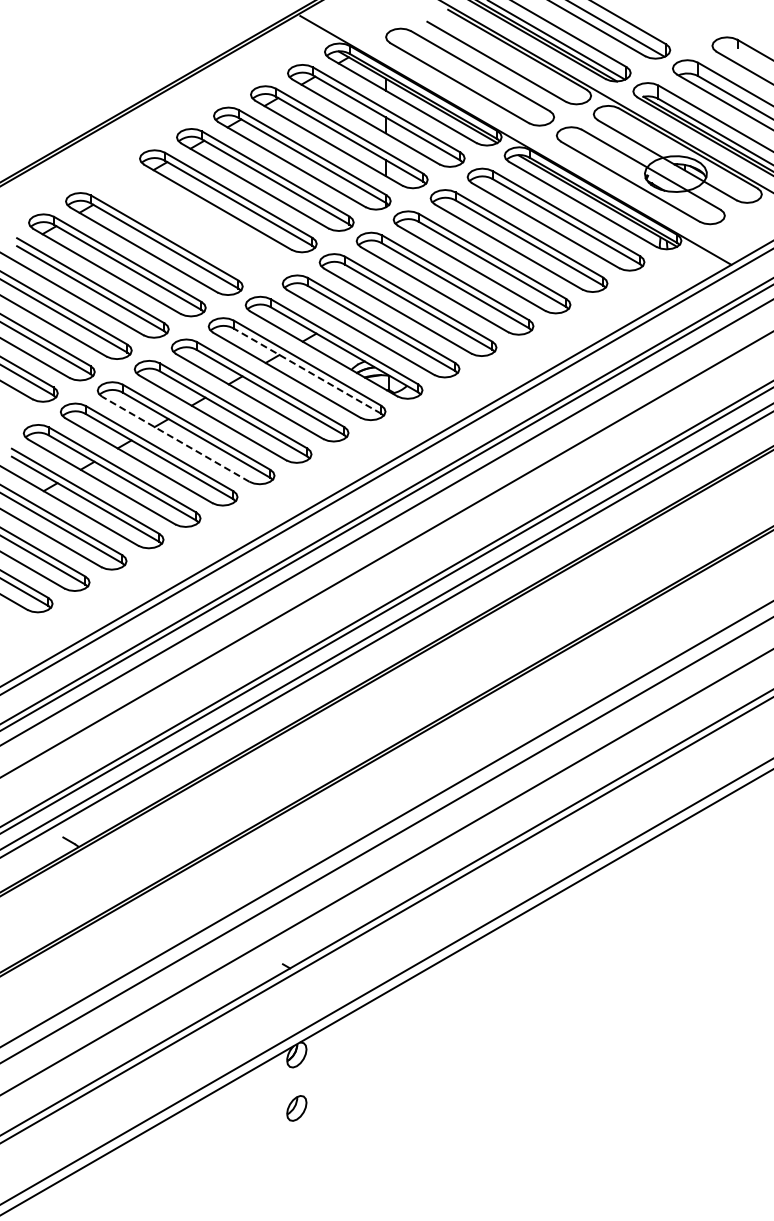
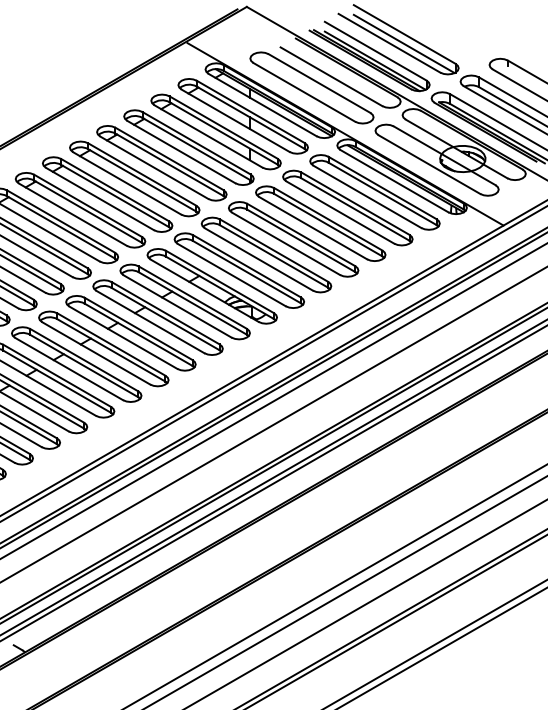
part: (191, 222) -> (107, 194), added
line: (307, 370) -> (192, 302), dashed -> solid
line: (175, 438) -> (96, 352), dashed -> solid

